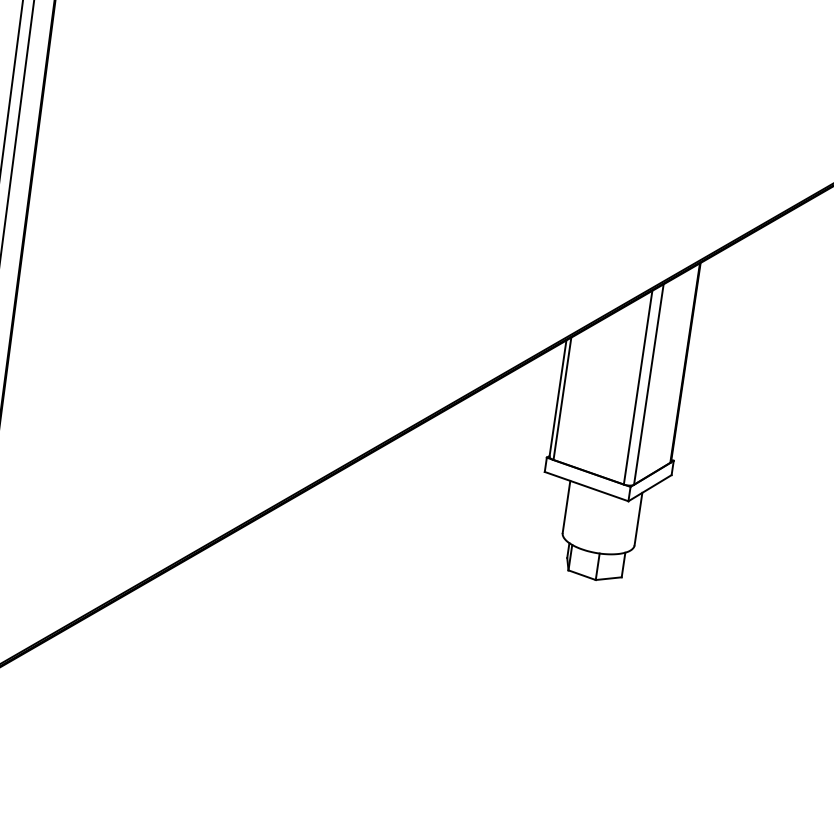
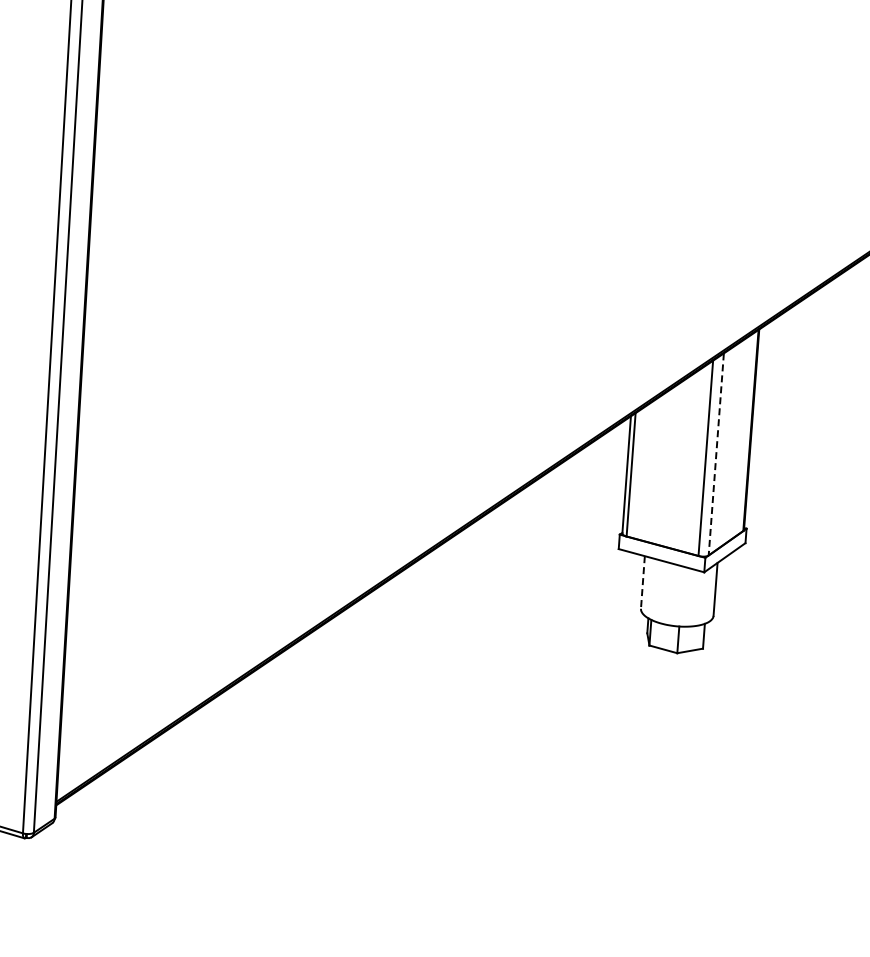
line: (649, 384) -> (716, 454), solid -> dashed
line: (566, 506) -> (642, 582), solid -> dashed

